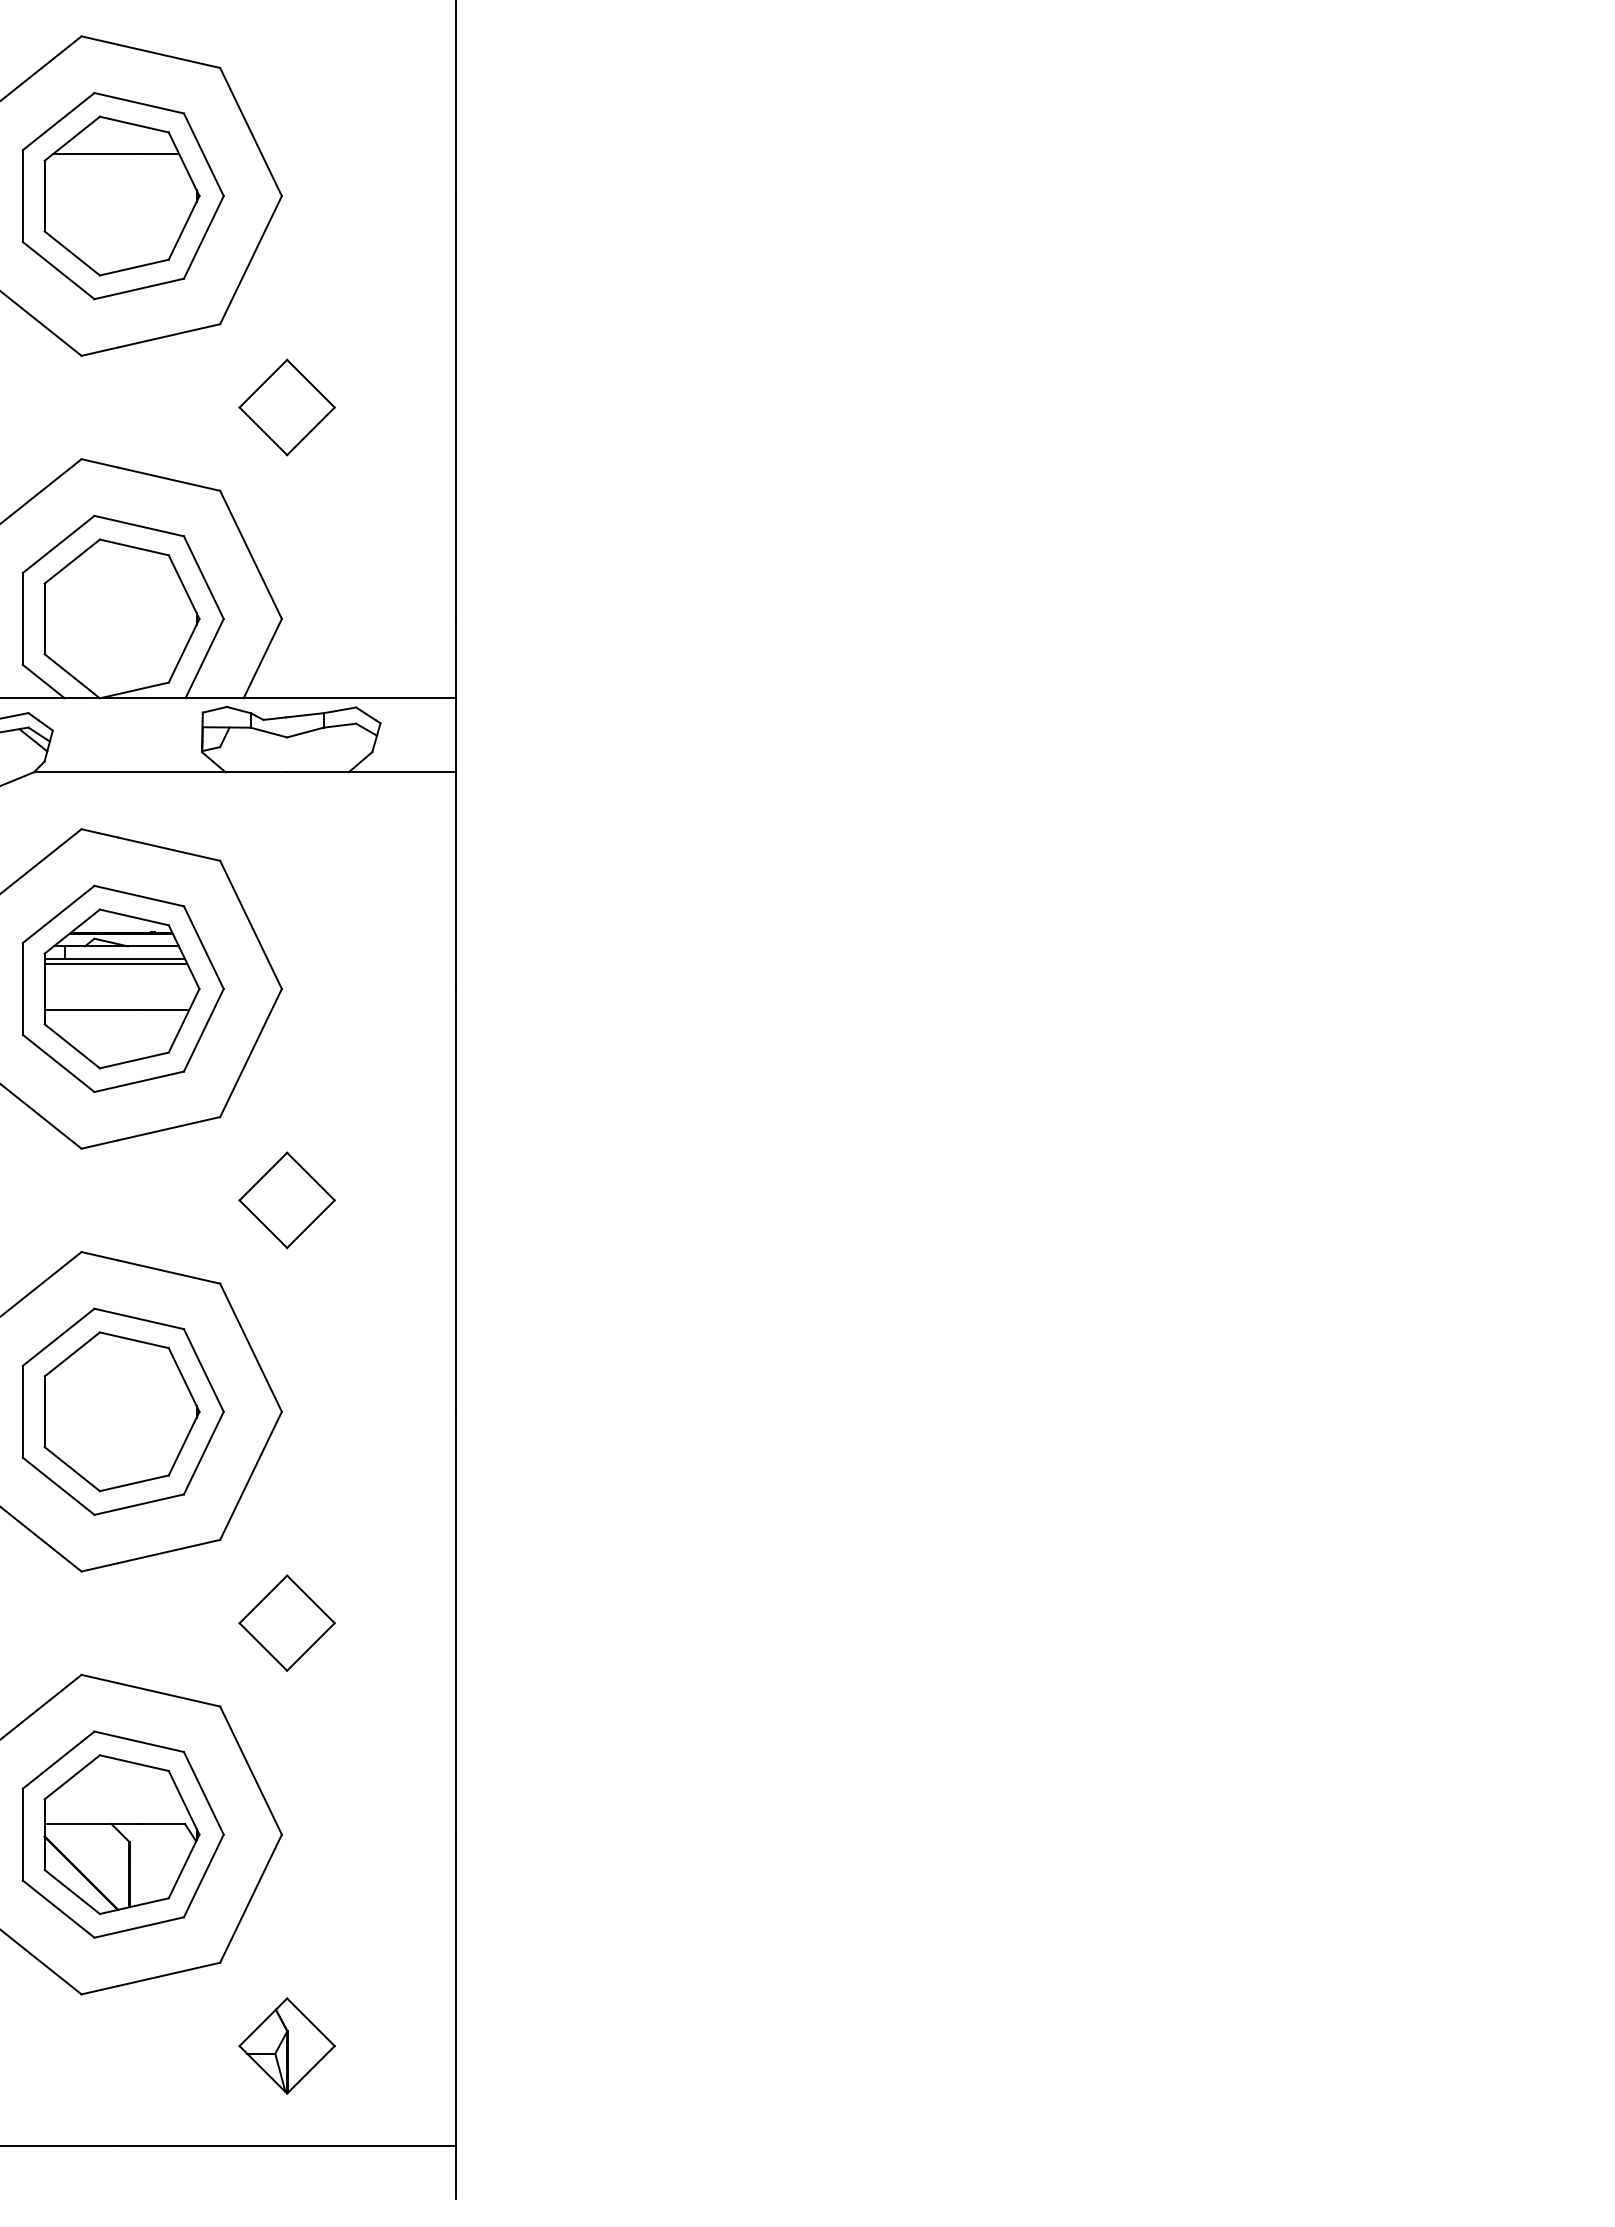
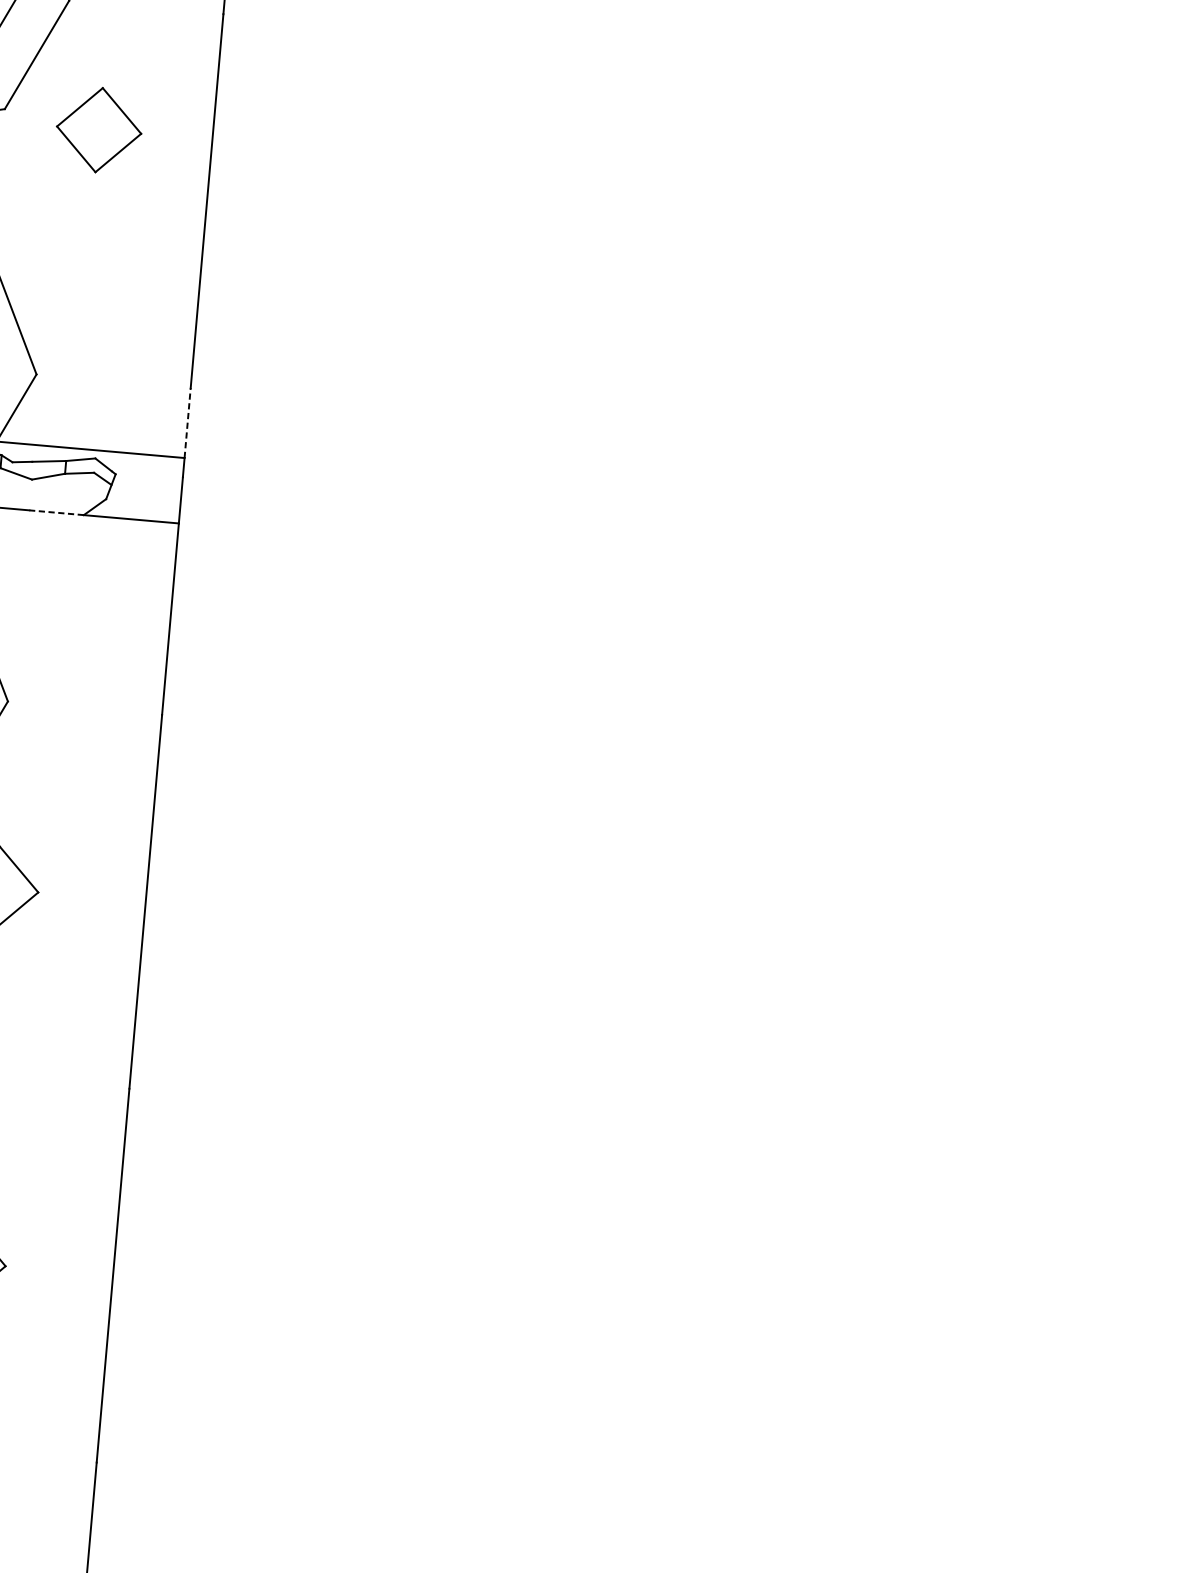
part: (286, 407) -> (98, 130), moved
line: (456, 658) -> (187, 422), solid -> dashed
line: (318, 772) -> (57, 513), solid -> dashed

